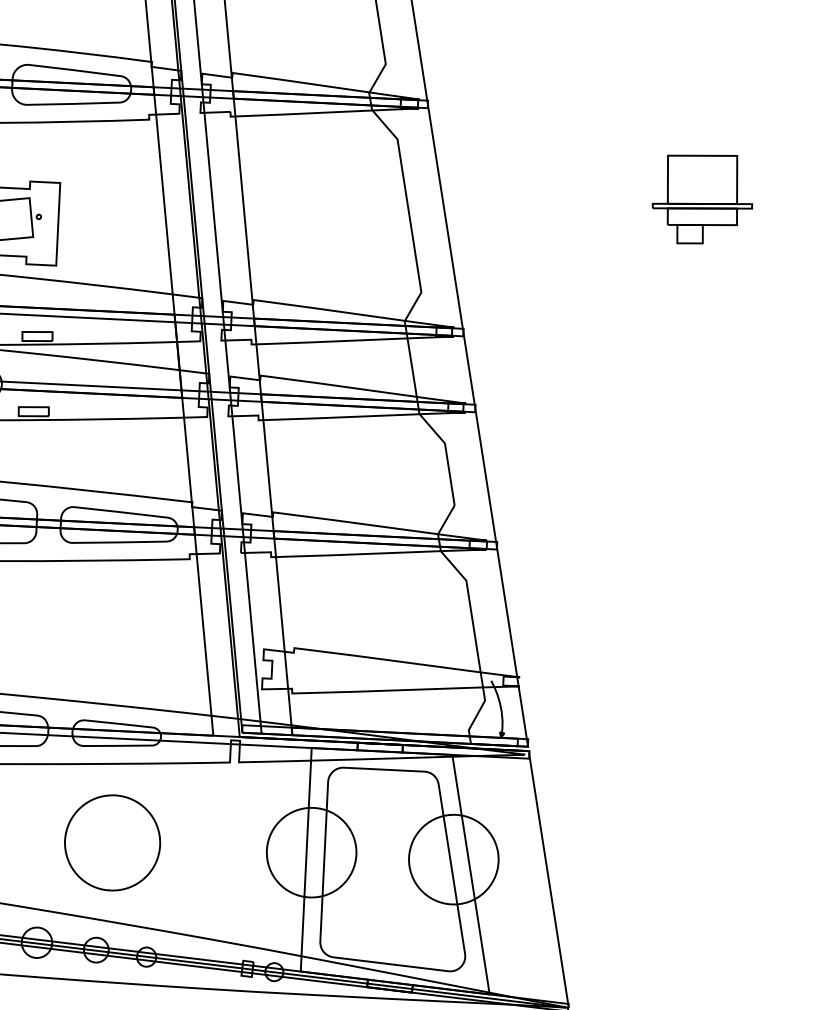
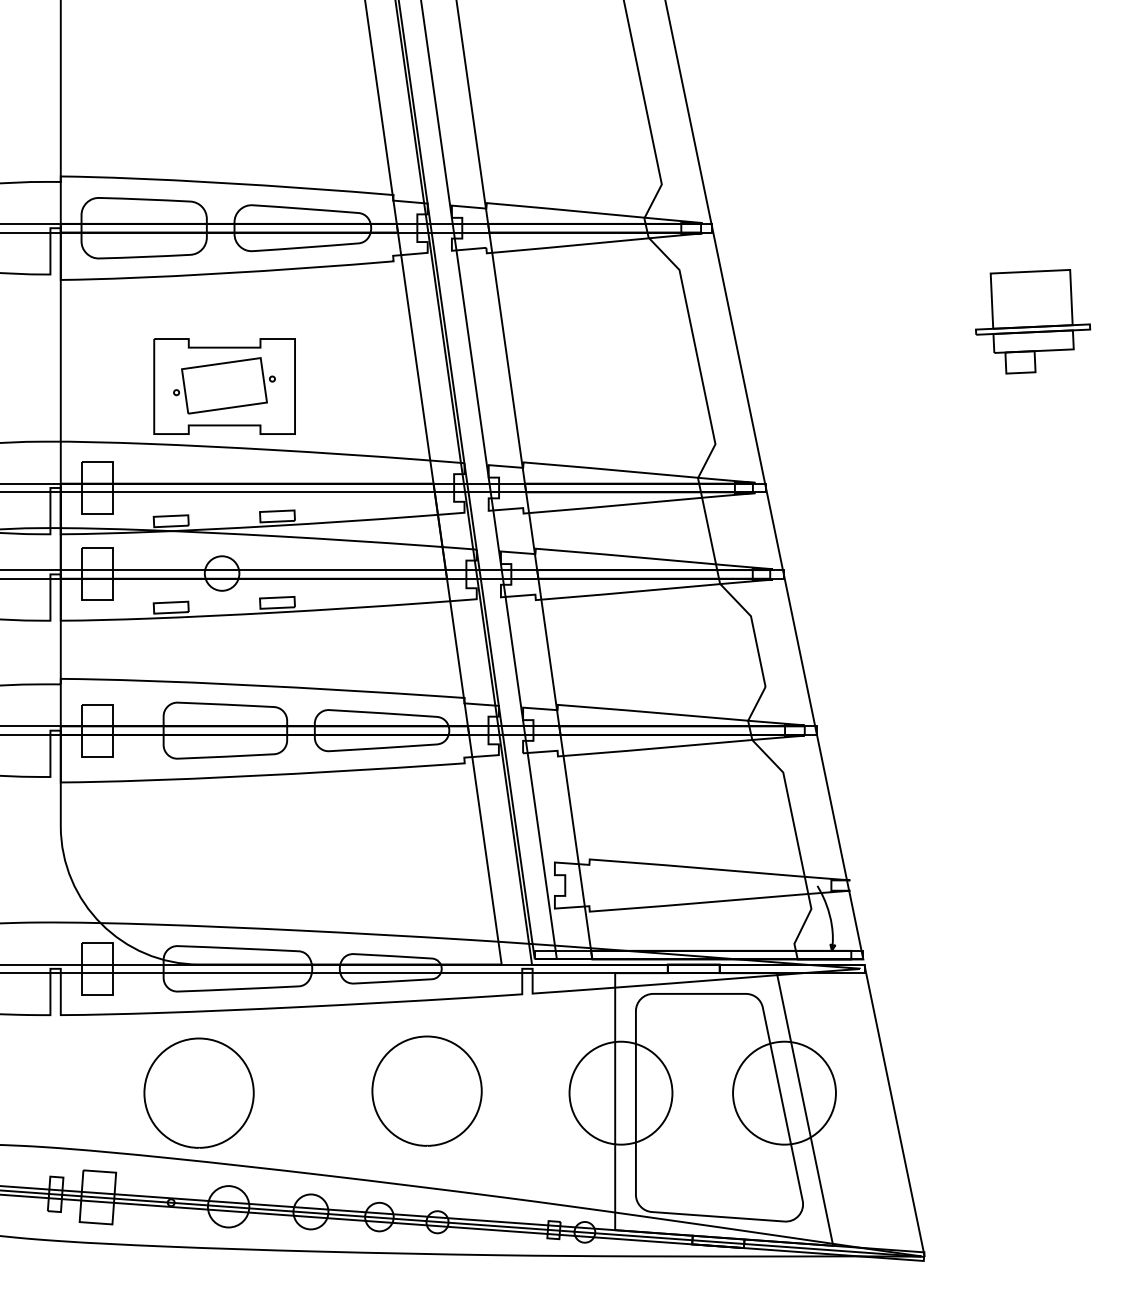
part: (112, 842) -> (426, 1090), moved

